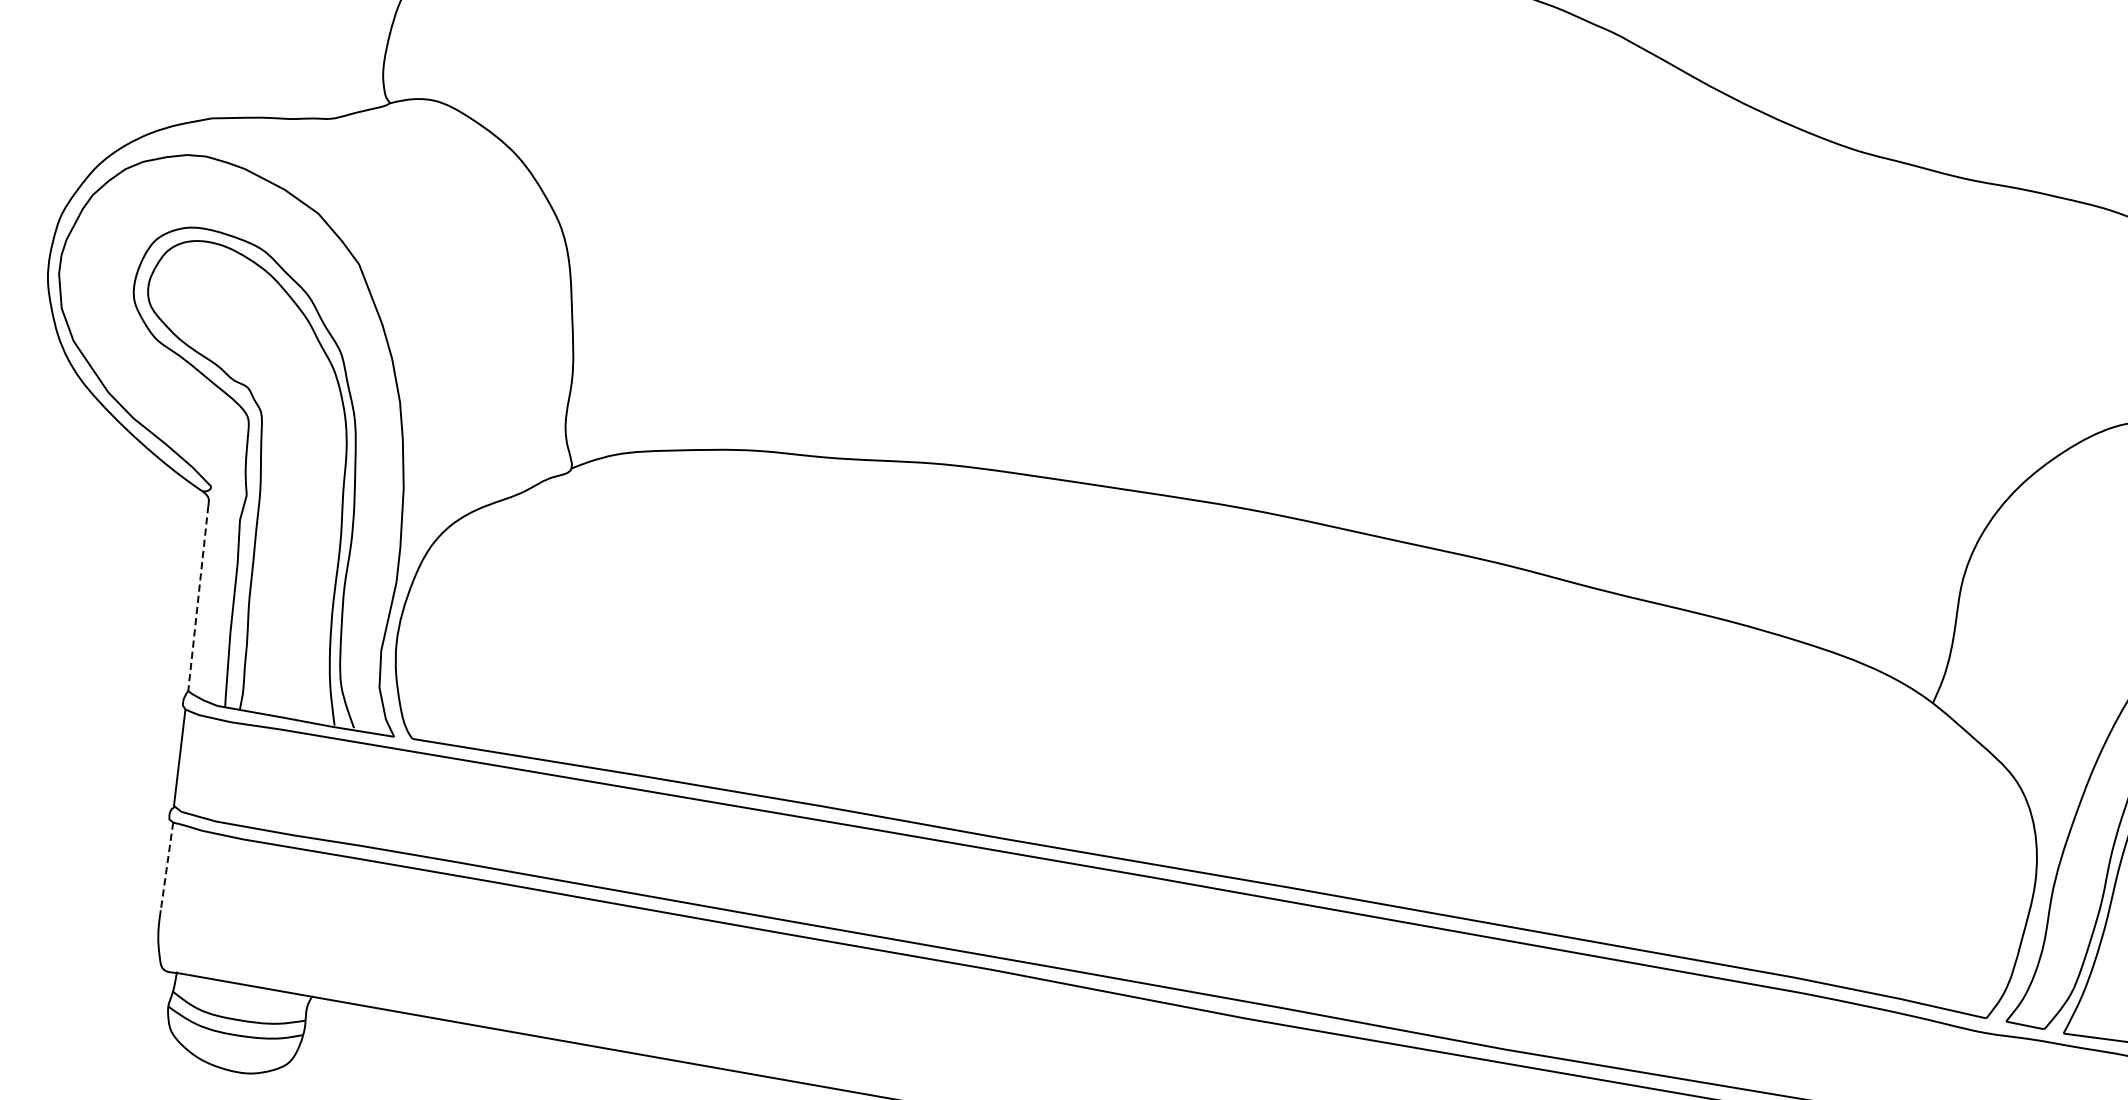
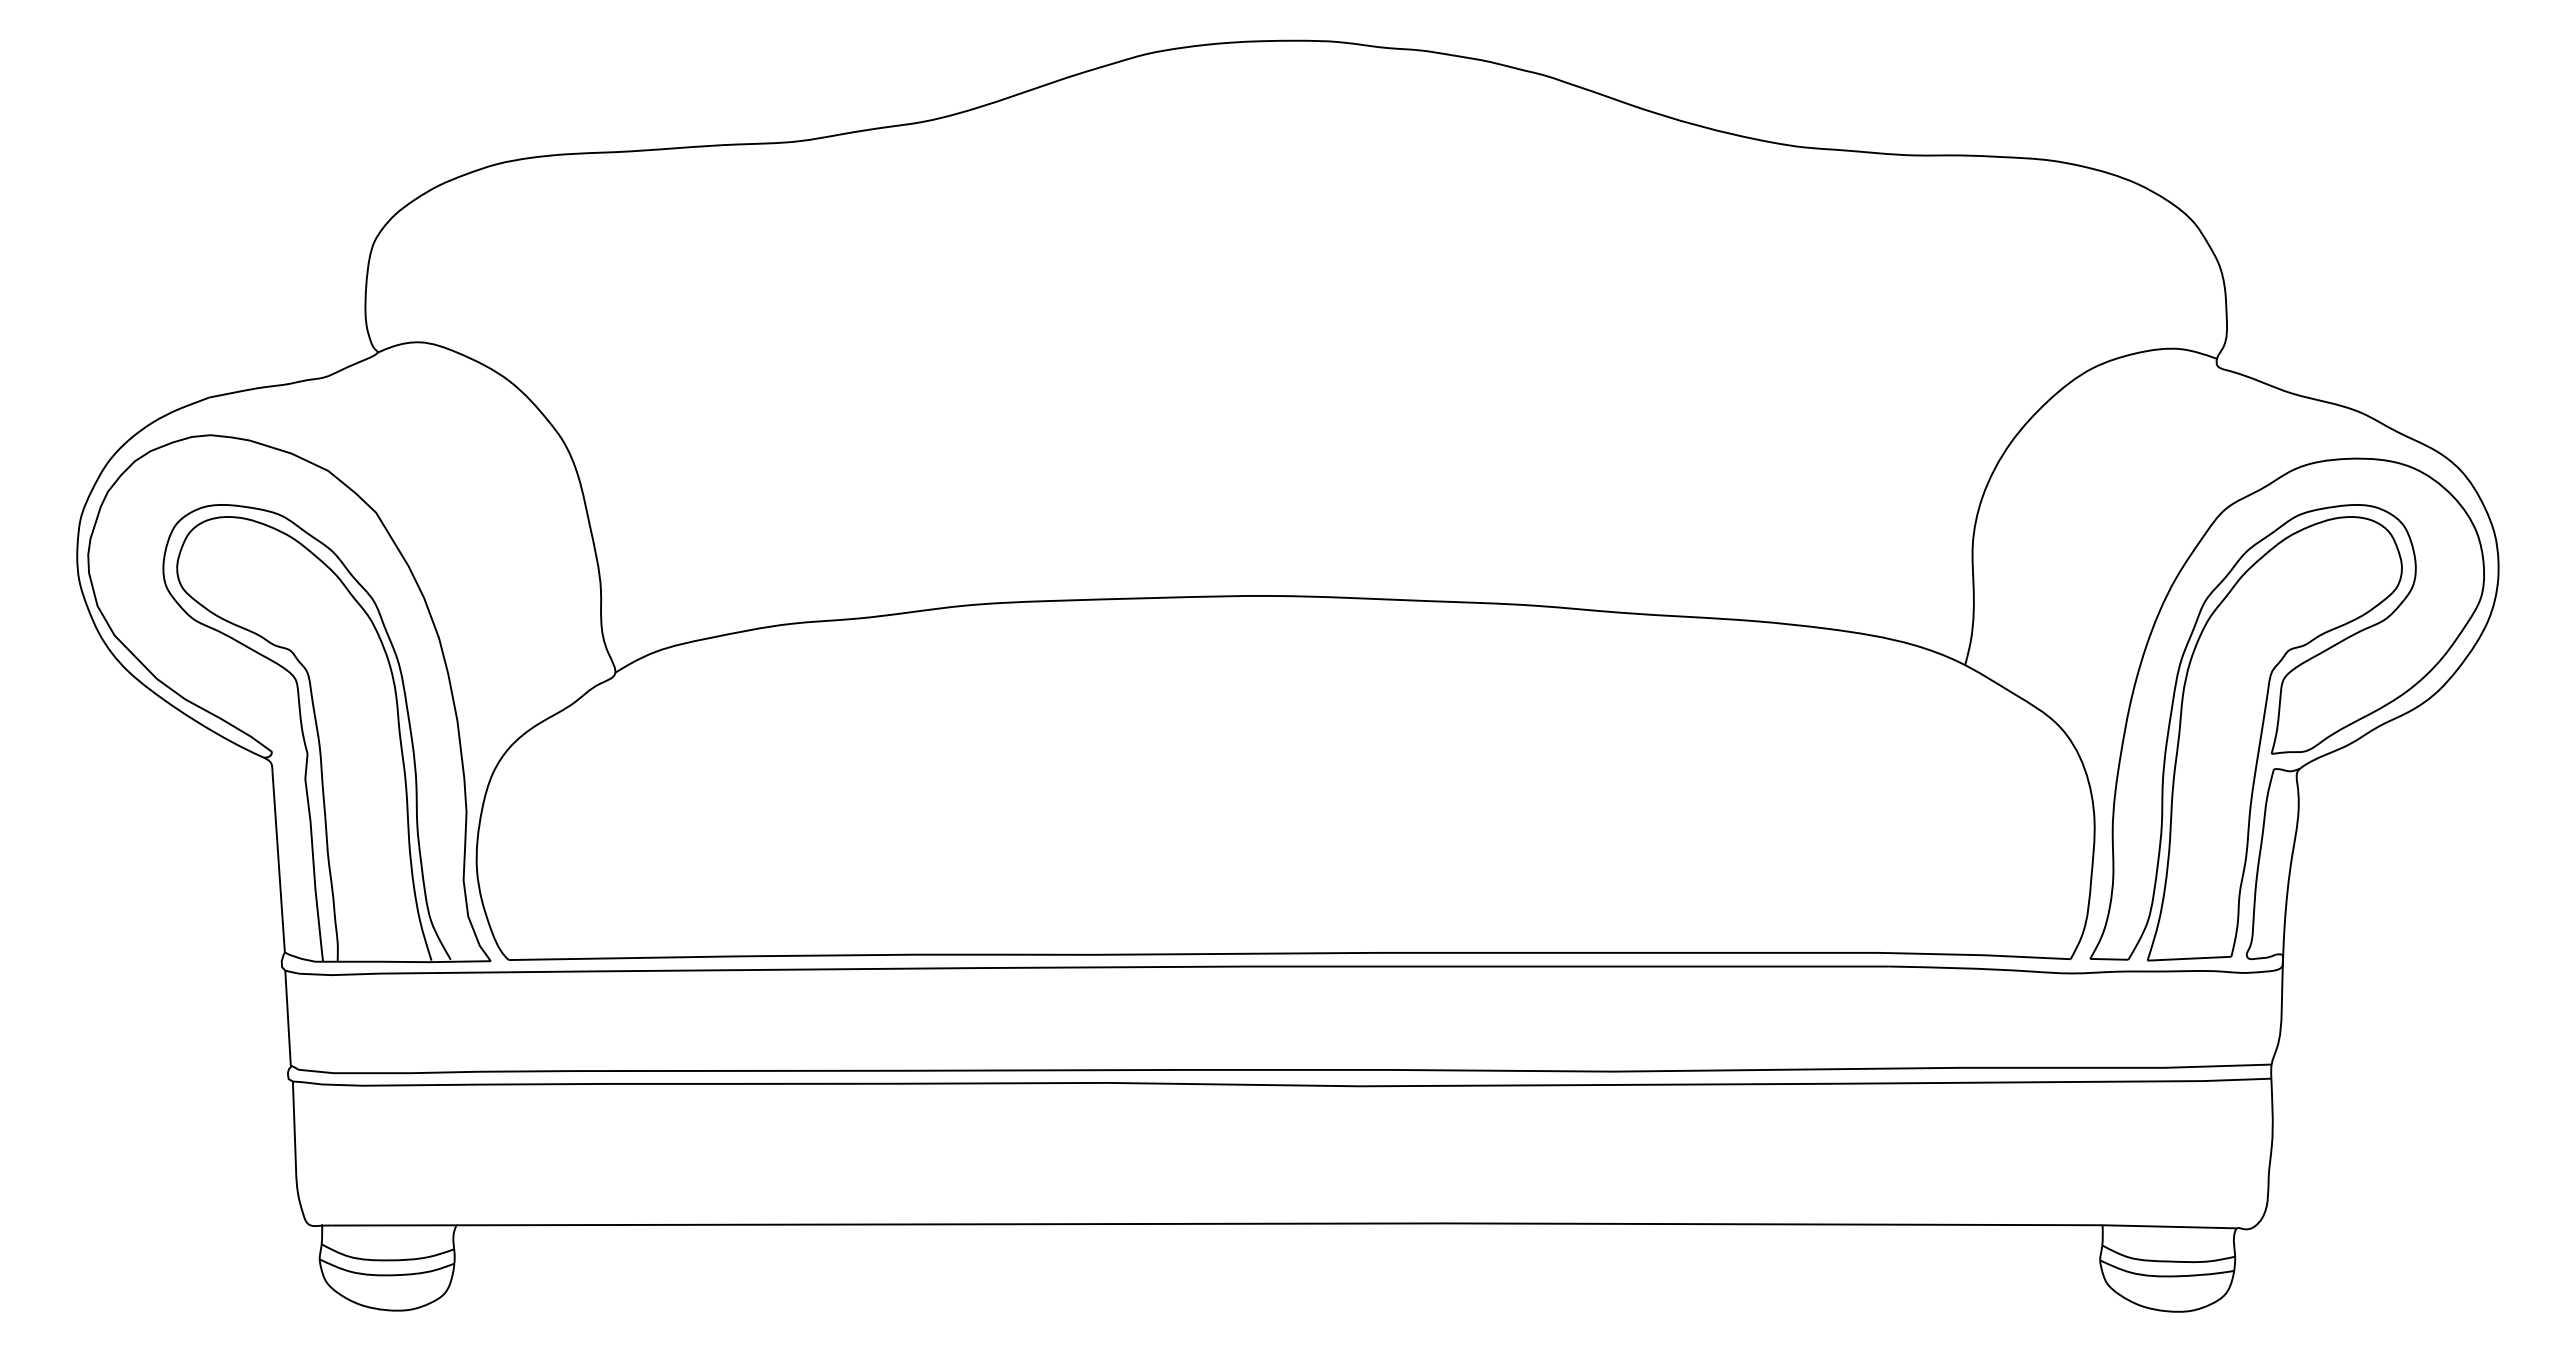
line: (198, 598) -> (278, 861), dashed -> solid
line: (166, 867) -> (294, 1125), dashed -> solid

